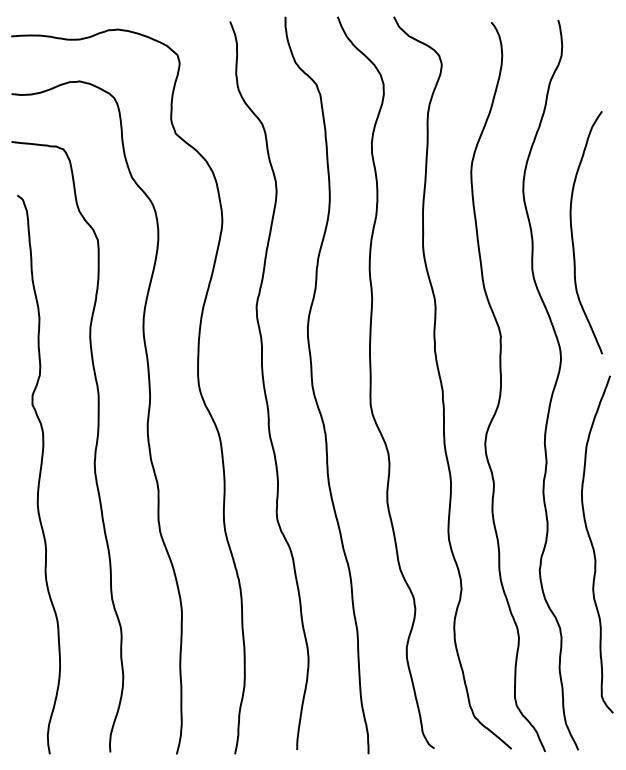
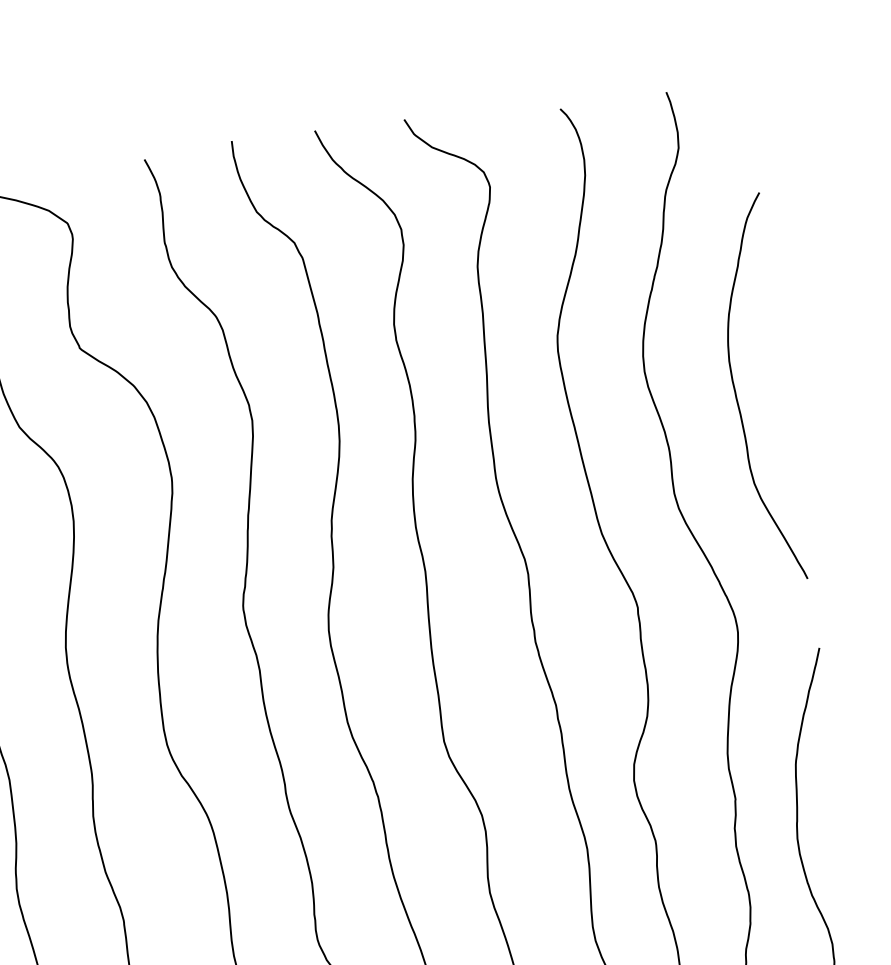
curve: (572, 232) -> (736, 391), moved

